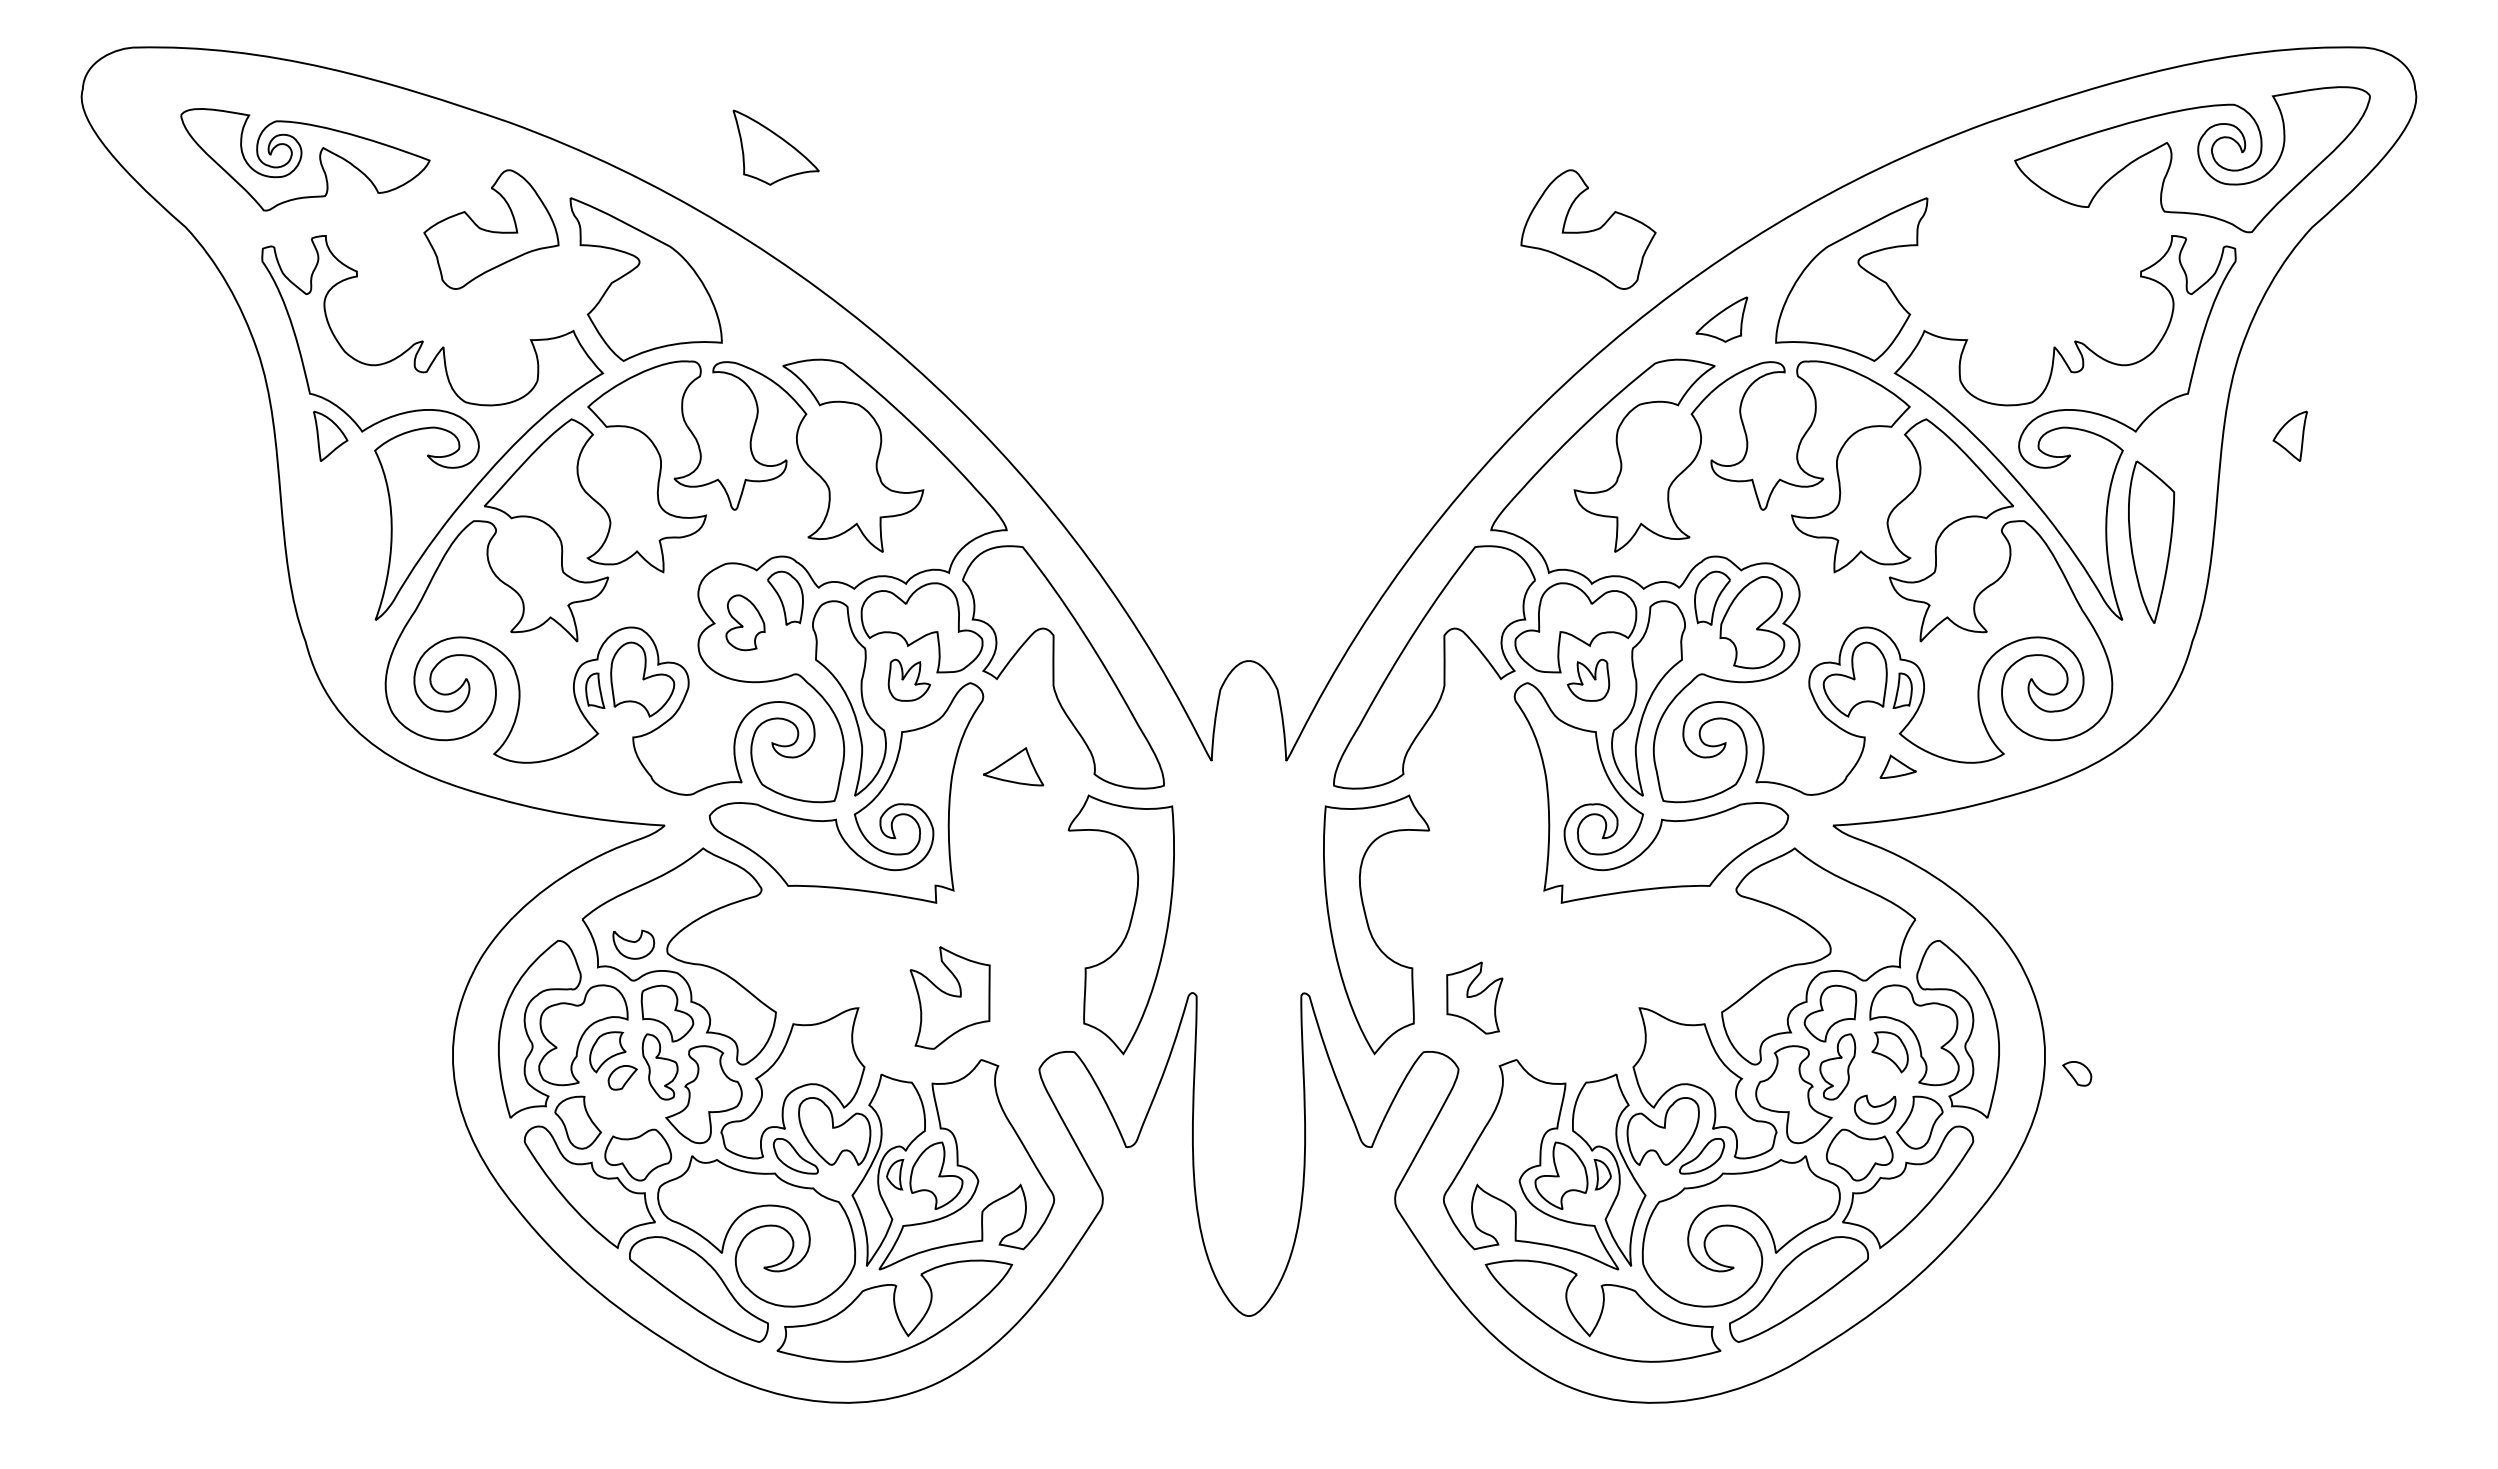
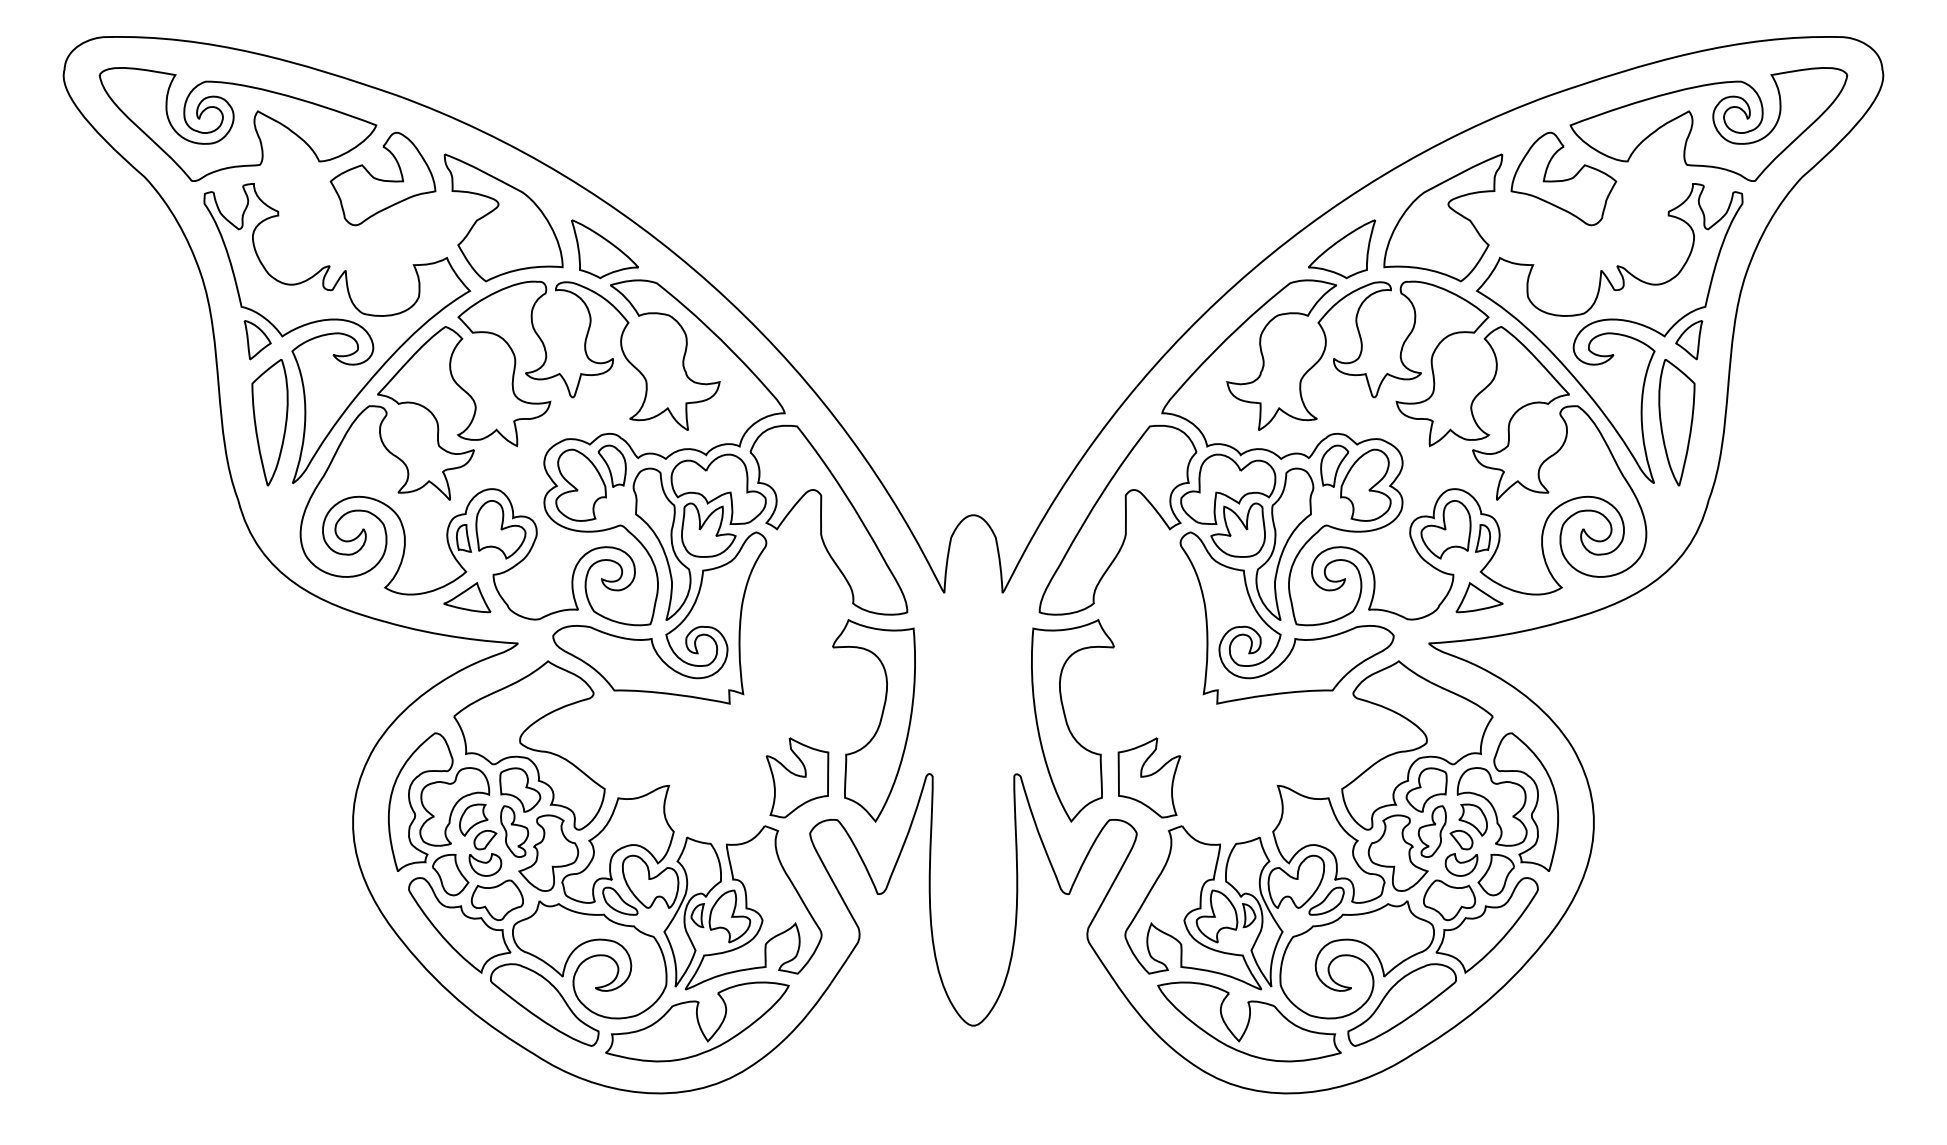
part: (775, 147) -> (604, 249), moved
part: (305, 159) -> (238, 124), size x1.43
part: (1588, 229) -> (1563, 178), moved
part: (1721, 319) -> (1341, 249), size x1.67
part: (2289, 435) -> (1688, 339), moved
part: (345, 541) -> (269, 422), added
part: (745, 622) -> (581, 485), size x1.67
part: (909, 680) -> (708, 530), size x1.67
part: (1588, 680) -> (1238, 530), size x1.67
part: (1013, 766) -> (467, 597), moved
part: (1897, 766) -> (1478, 597), size x1.67
part: (633, 944) -> (485, 864), moved
part: (949, 997) -> (796, 777), moved
part: (1474, 997) -> (1149, 777), size x1.43
part: (2077, 1073) -> (1461, 839), moved

